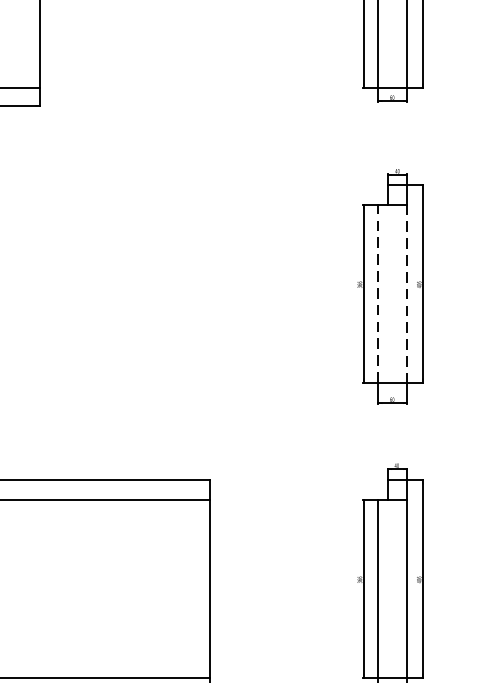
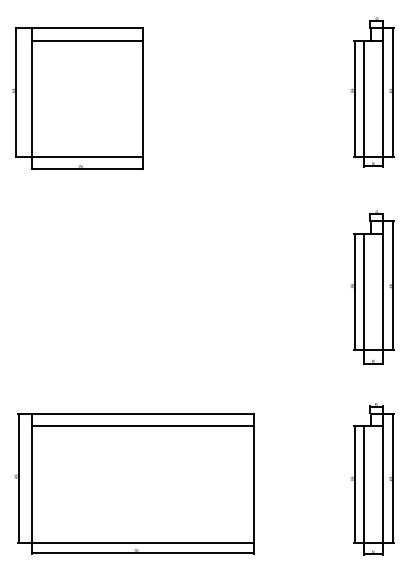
line: (378, 293) -> (364, 291), dashed -> solid
line: (407, 294) -> (383, 292), dashed -> solid

